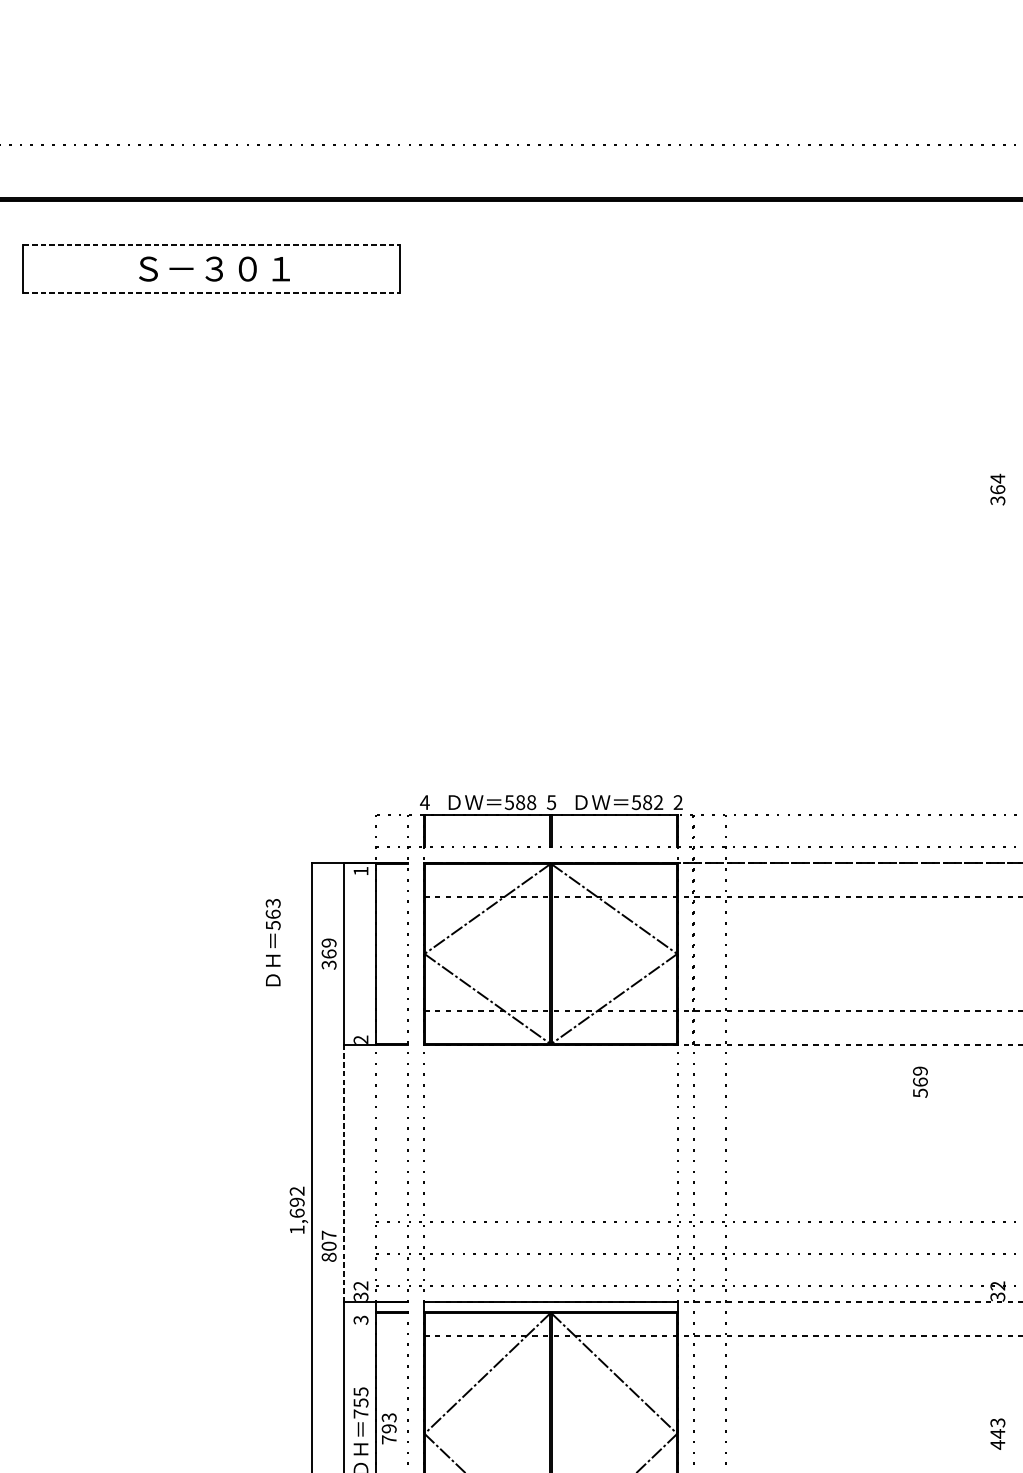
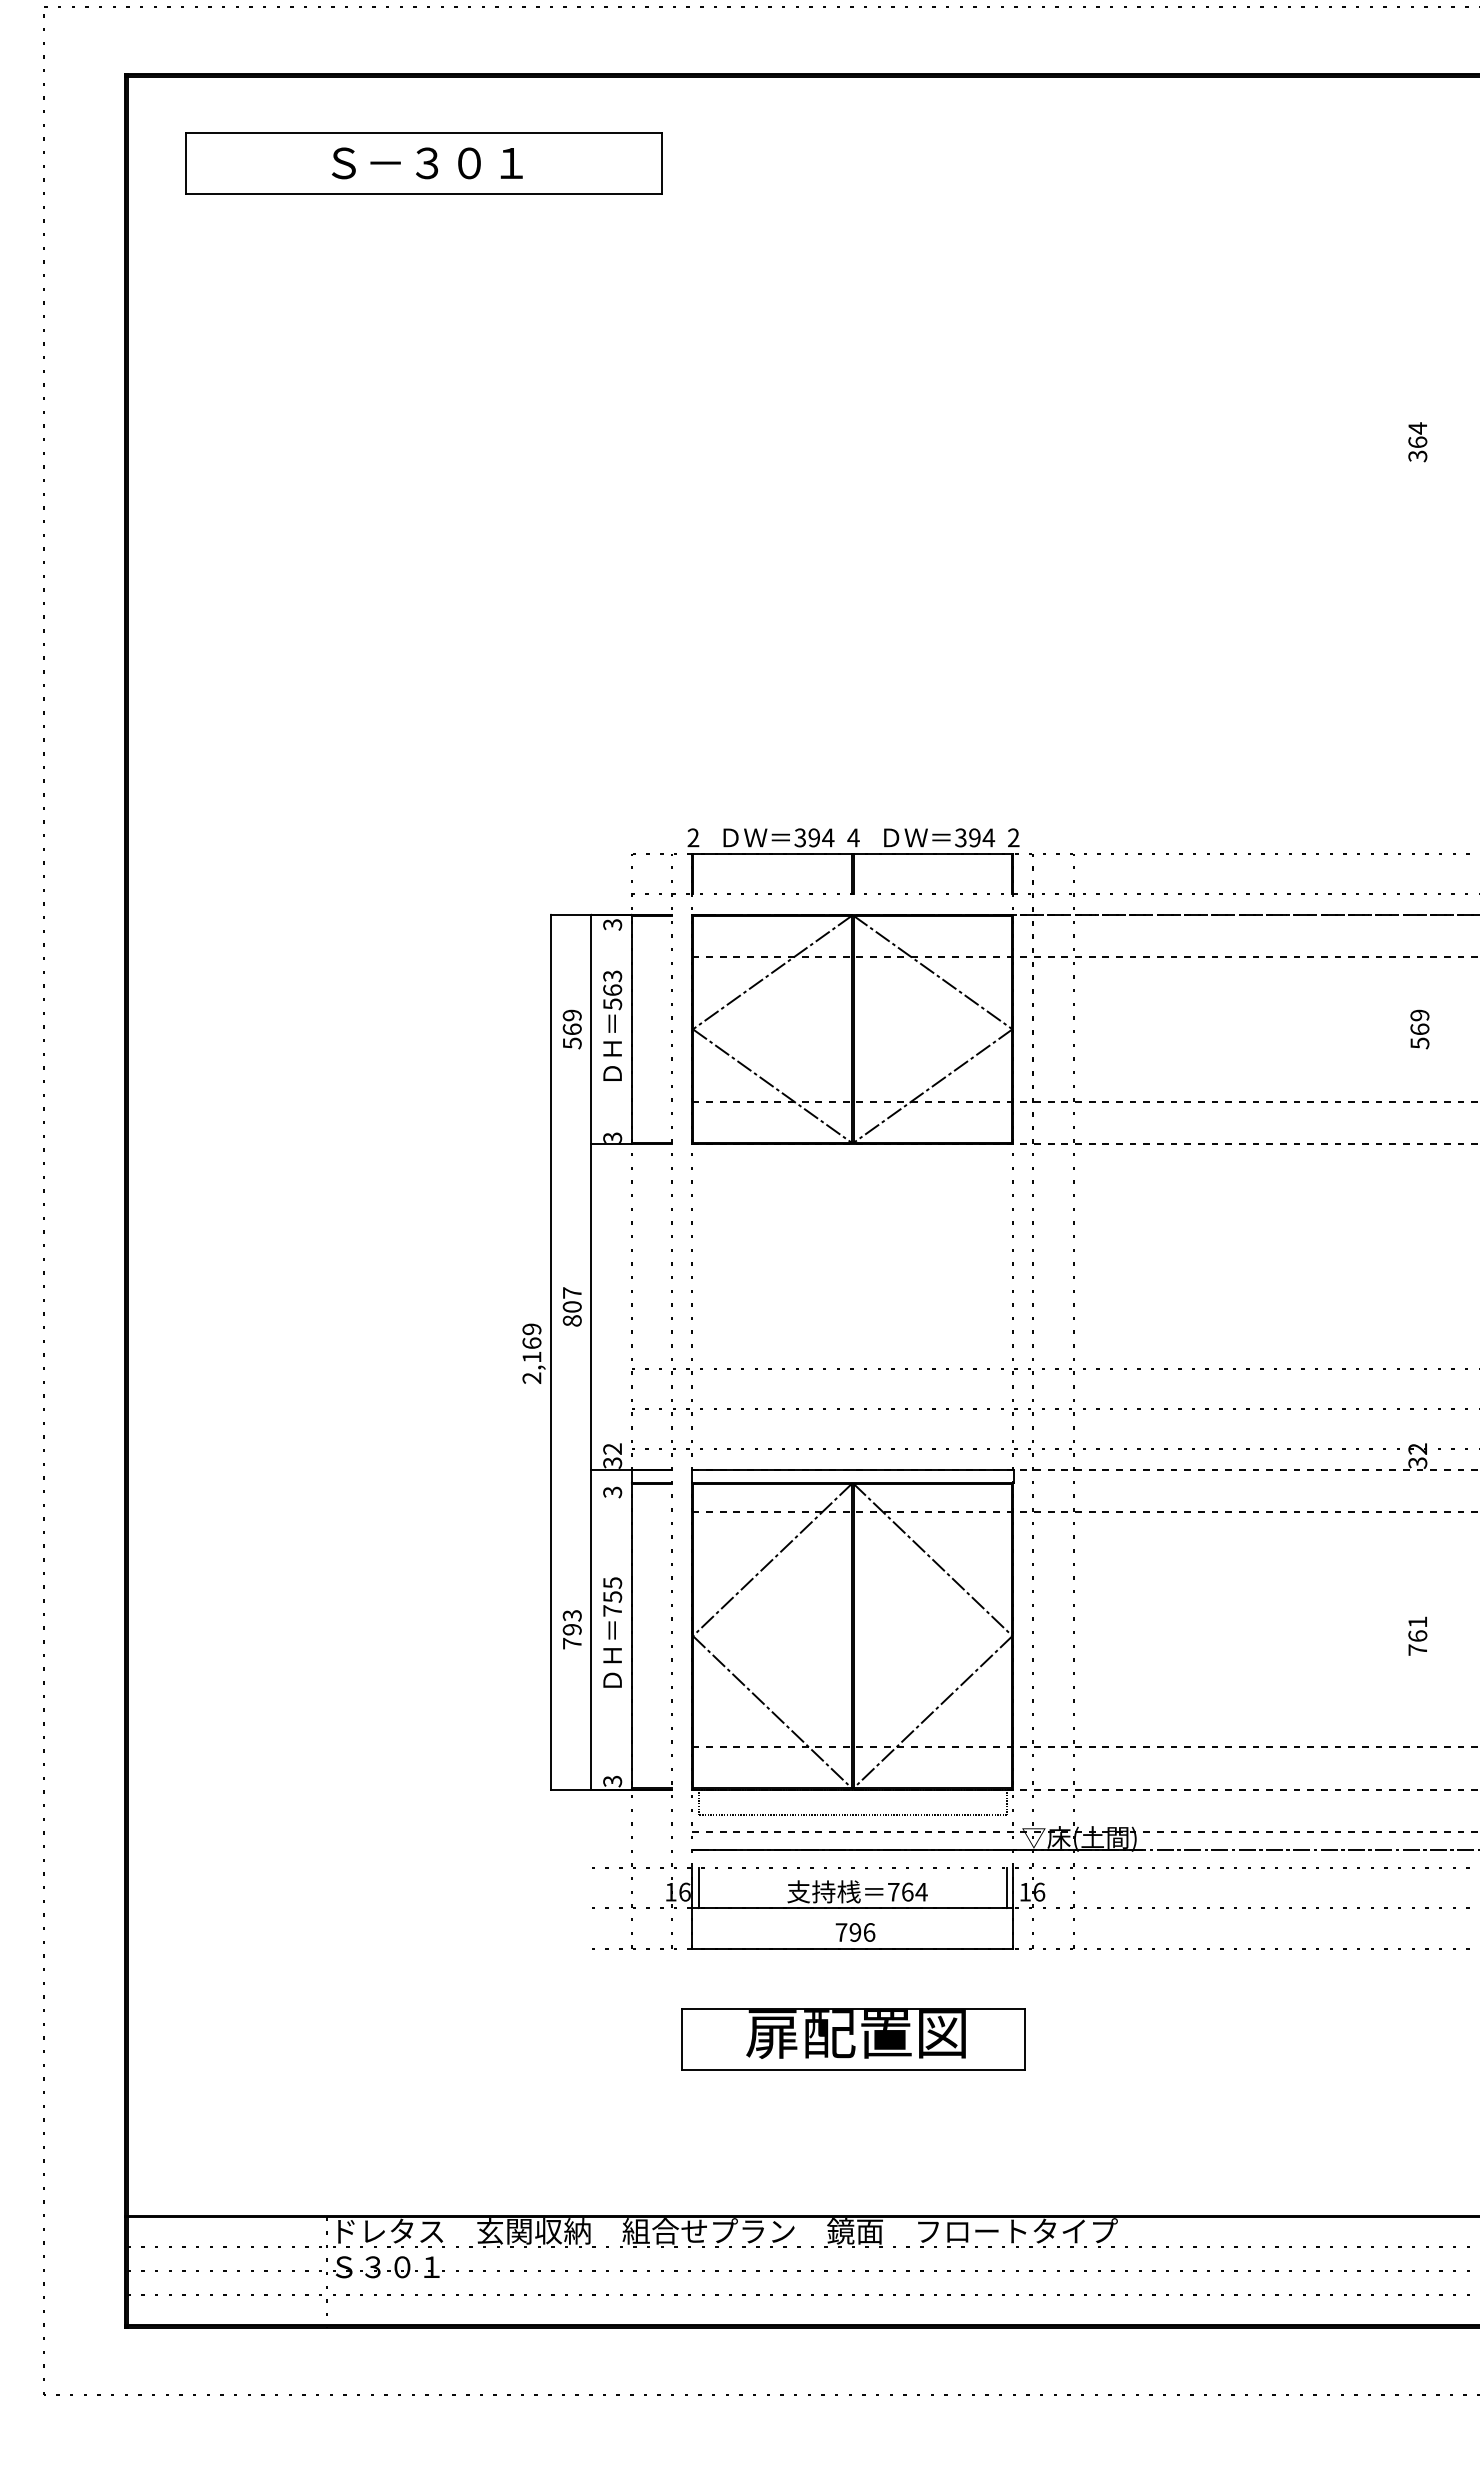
line: (212, 245) -> (424, 133), dashed -> solid
line: (212, 292) -> (424, 193), dashed -> solid
text: (424, 802) -> (693, 837), 4 -> 2
text: (520, 802) -> (814, 837), 588 -> 394
text: (551, 802) -> (853, 837), 5 -> 4
text: (648, 802) -> (975, 837), 582 -> 394
text: (360, 871) -> (612, 924), 1 -> 3
text: (273, 942) -> (612, 1025), moved
text: (328, 964) -> (571, 1042), 369 -> 569
text: (360, 1039) -> (612, 1137), 2 -> 3
text: (920, 1082) -> (1419, 1029), moved
line: (344, 1173) -> (591, 1306), dashed -> solid
text: (296, 1210) -> (531, 1353), 1,692 -> 2,169
text: (328, 1245) -> (571, 1306), moved
text: (388, 1428) -> (571, 1629), moved
text: (997, 1434) -> (1417, 1636), 443 -> 761

